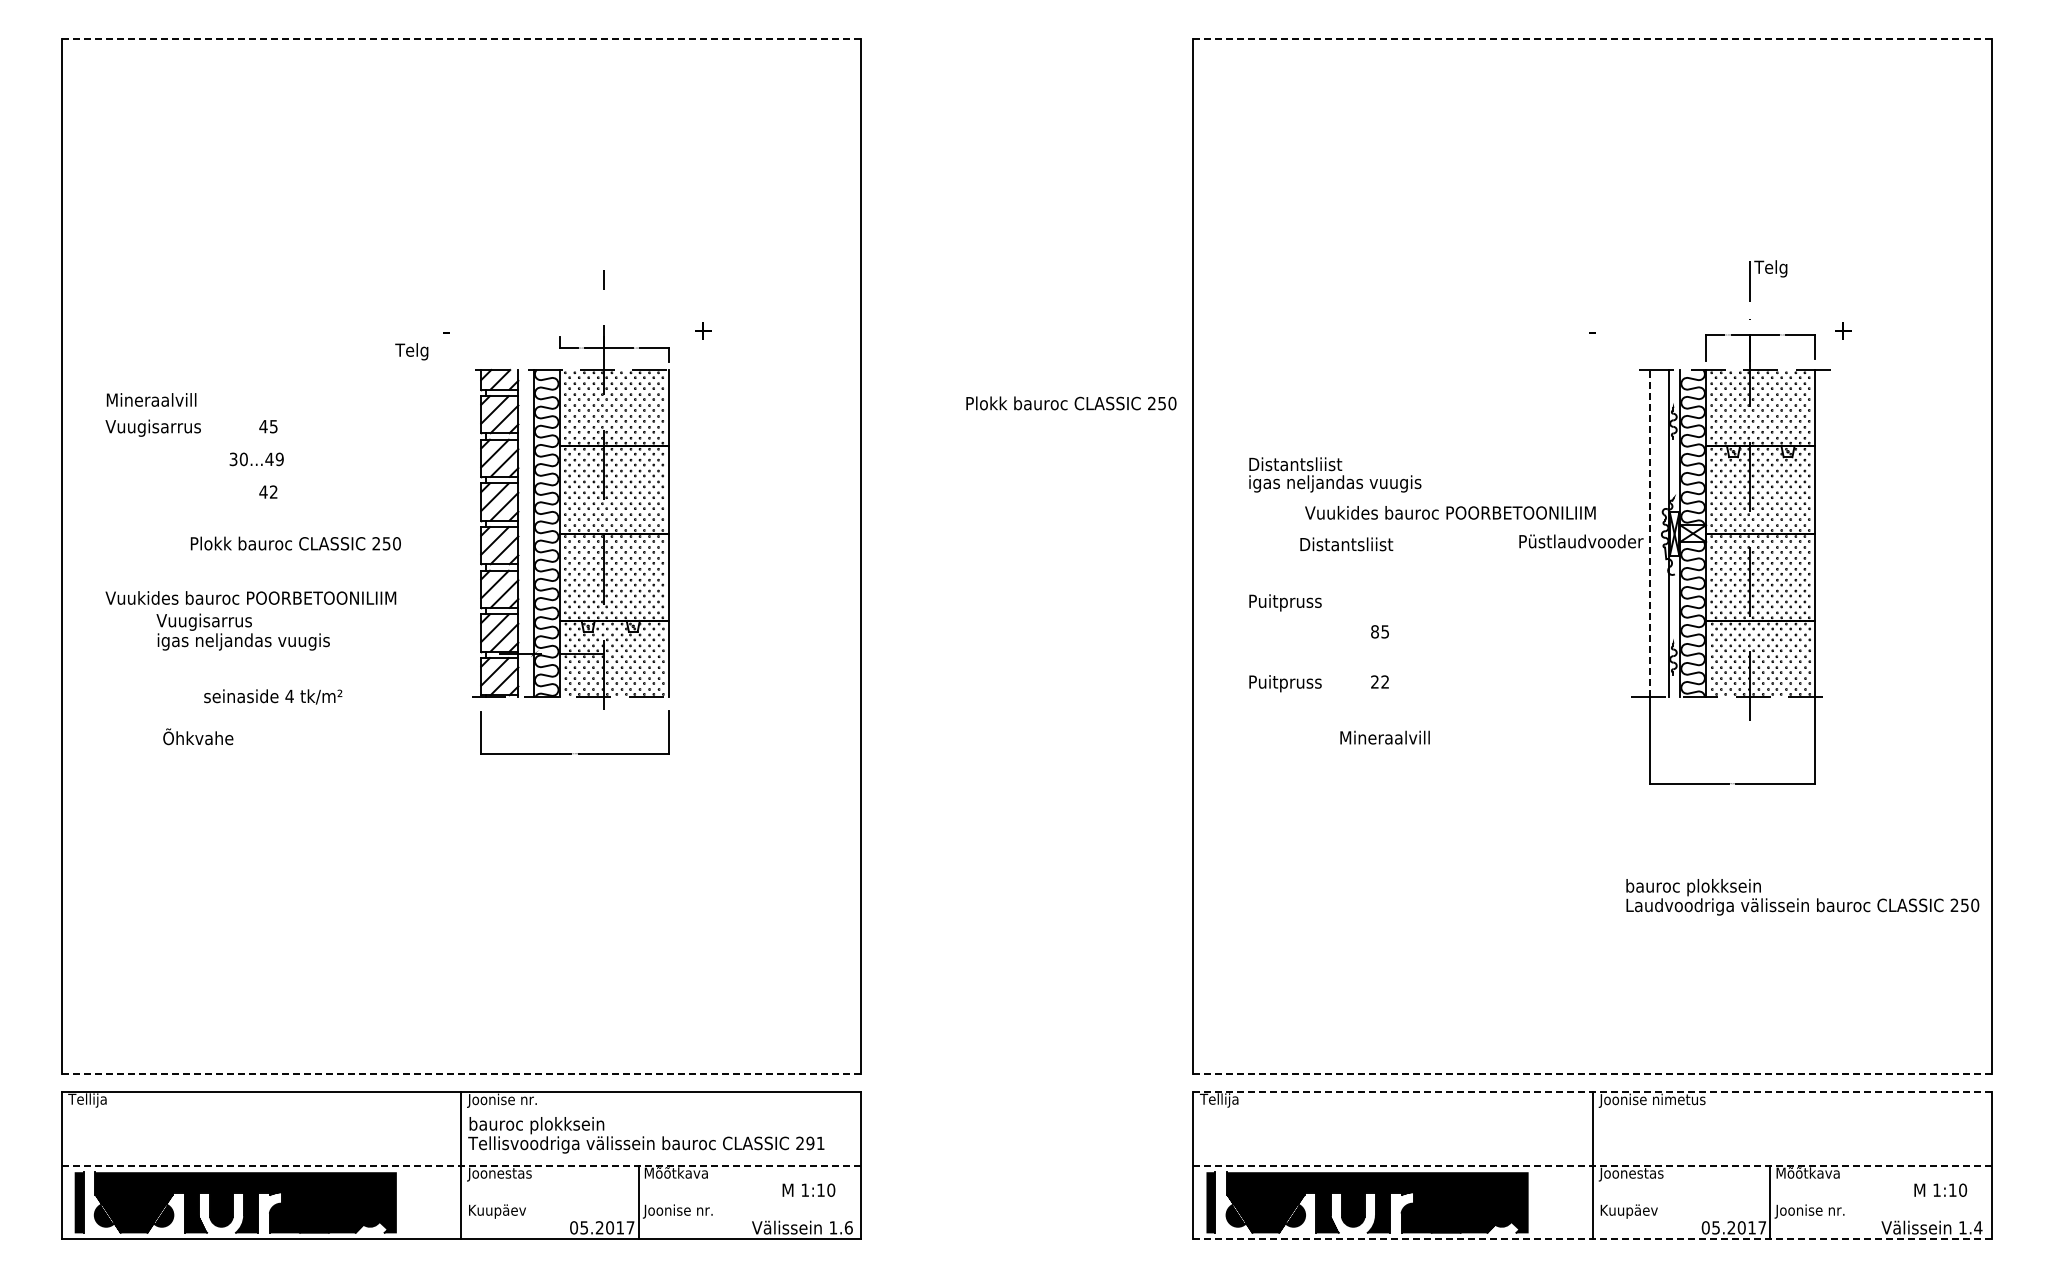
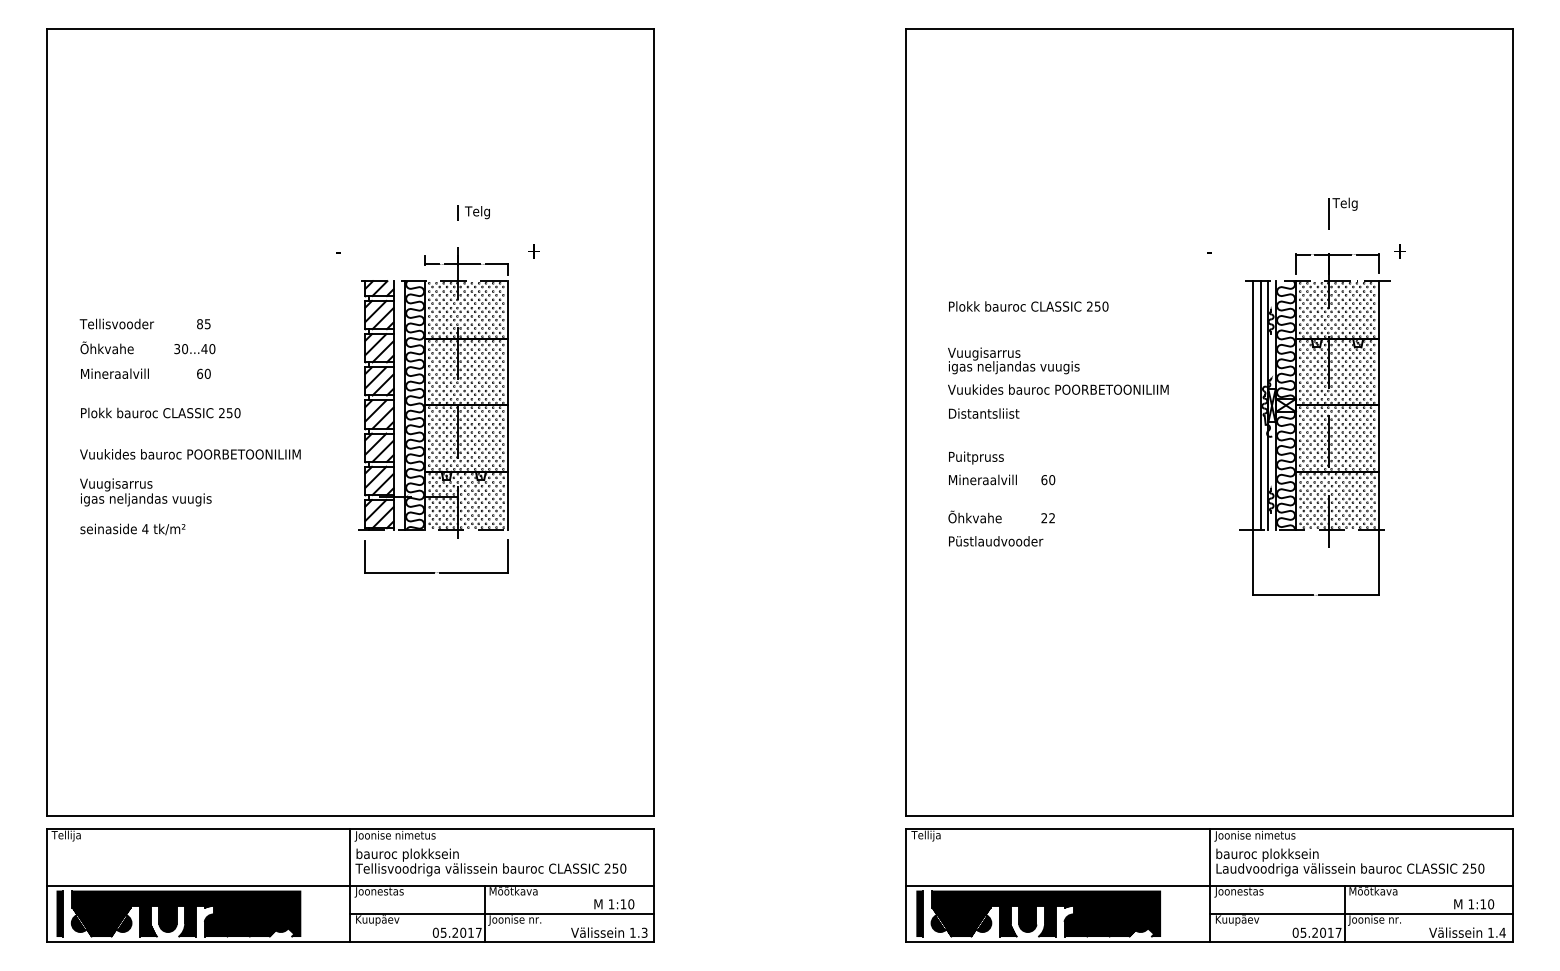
line: (461, 38) -> (350, 29), dashed -> solid
line: (1593, 38) -> (1210, 29), dashed -> solid
text: (411, 351) -> (477, 212), moved
text: (151, 399) -> (114, 373), moved
text: (1071, 403) -> (1028, 306), moved
text: (263, 426) -> (199, 324), 45 -> 85
text: (154, 427) -> (117, 324), Vuugisarrus -> Tellisvooder
text: (279, 459) -> (212, 349), 30...49 -> 30...40
text: (1295, 465) -> (983, 353), Distantsliist -> Vuugisarrus
text: (268, 491) -> (203, 373), 42 -> 60
text: (1450, 512) -> (1058, 389), moved
line: (1649, 533) -> (1252, 405), dashed -> solid
line: (1659, 533) -> (1260, 405), added
text: (1581, 541) -> (996, 541), moved
text: (295, 543) -> (160, 412), moved
text: (1346, 544) -> (983, 413), moved
text: (242, 631) -> (145, 491), moved
text: (1380, 631) -> (1048, 479), 85 -> 60
text: (1284, 682) -> (975, 518), Puitpruss -> Õhkvahe
text: (273, 696) -> (133, 529), moved
text: (198, 736) -> (107, 347), moved
text: (1384, 737) -> (982, 479), moved
text: (1802, 897) -> (1350, 862), moved
line: (461, 1073) -> (350, 815), dashed -> solid
line: (1593, 1073) -> (1210, 815), dashed -> solid
line: (1593, 1091) -> (1210, 829), dashed -> solid
text: (551, 1099) -> (418, 835), Joonise nr. -> Joonise nimetus
text: (815, 1143) -> (619, 868), 291 -> 250
line: (461, 1165) -> (350, 885), dashed -> solid
line: (1593, 1165) -> (1210, 885), dashed -> solid
line: (660, 1202) -> (501, 913), added
line: (1792, 1202) -> (1361, 913), added
text: (848, 1227) -> (644, 932), 1.6 -> 1.3
line: (1593, 1239) -> (1210, 941), dashed -> solid

